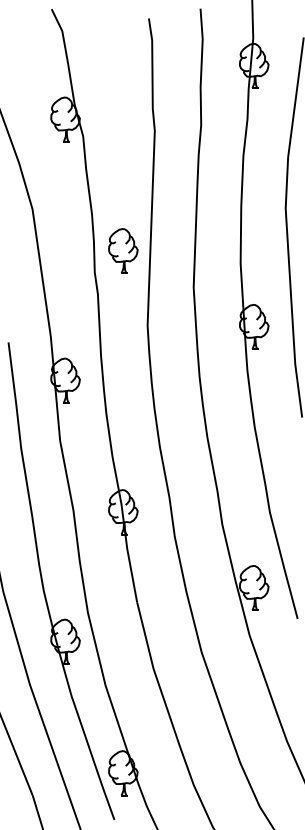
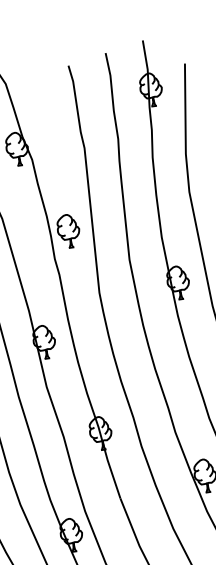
part: (123, 250) -> (68, 230), moved

